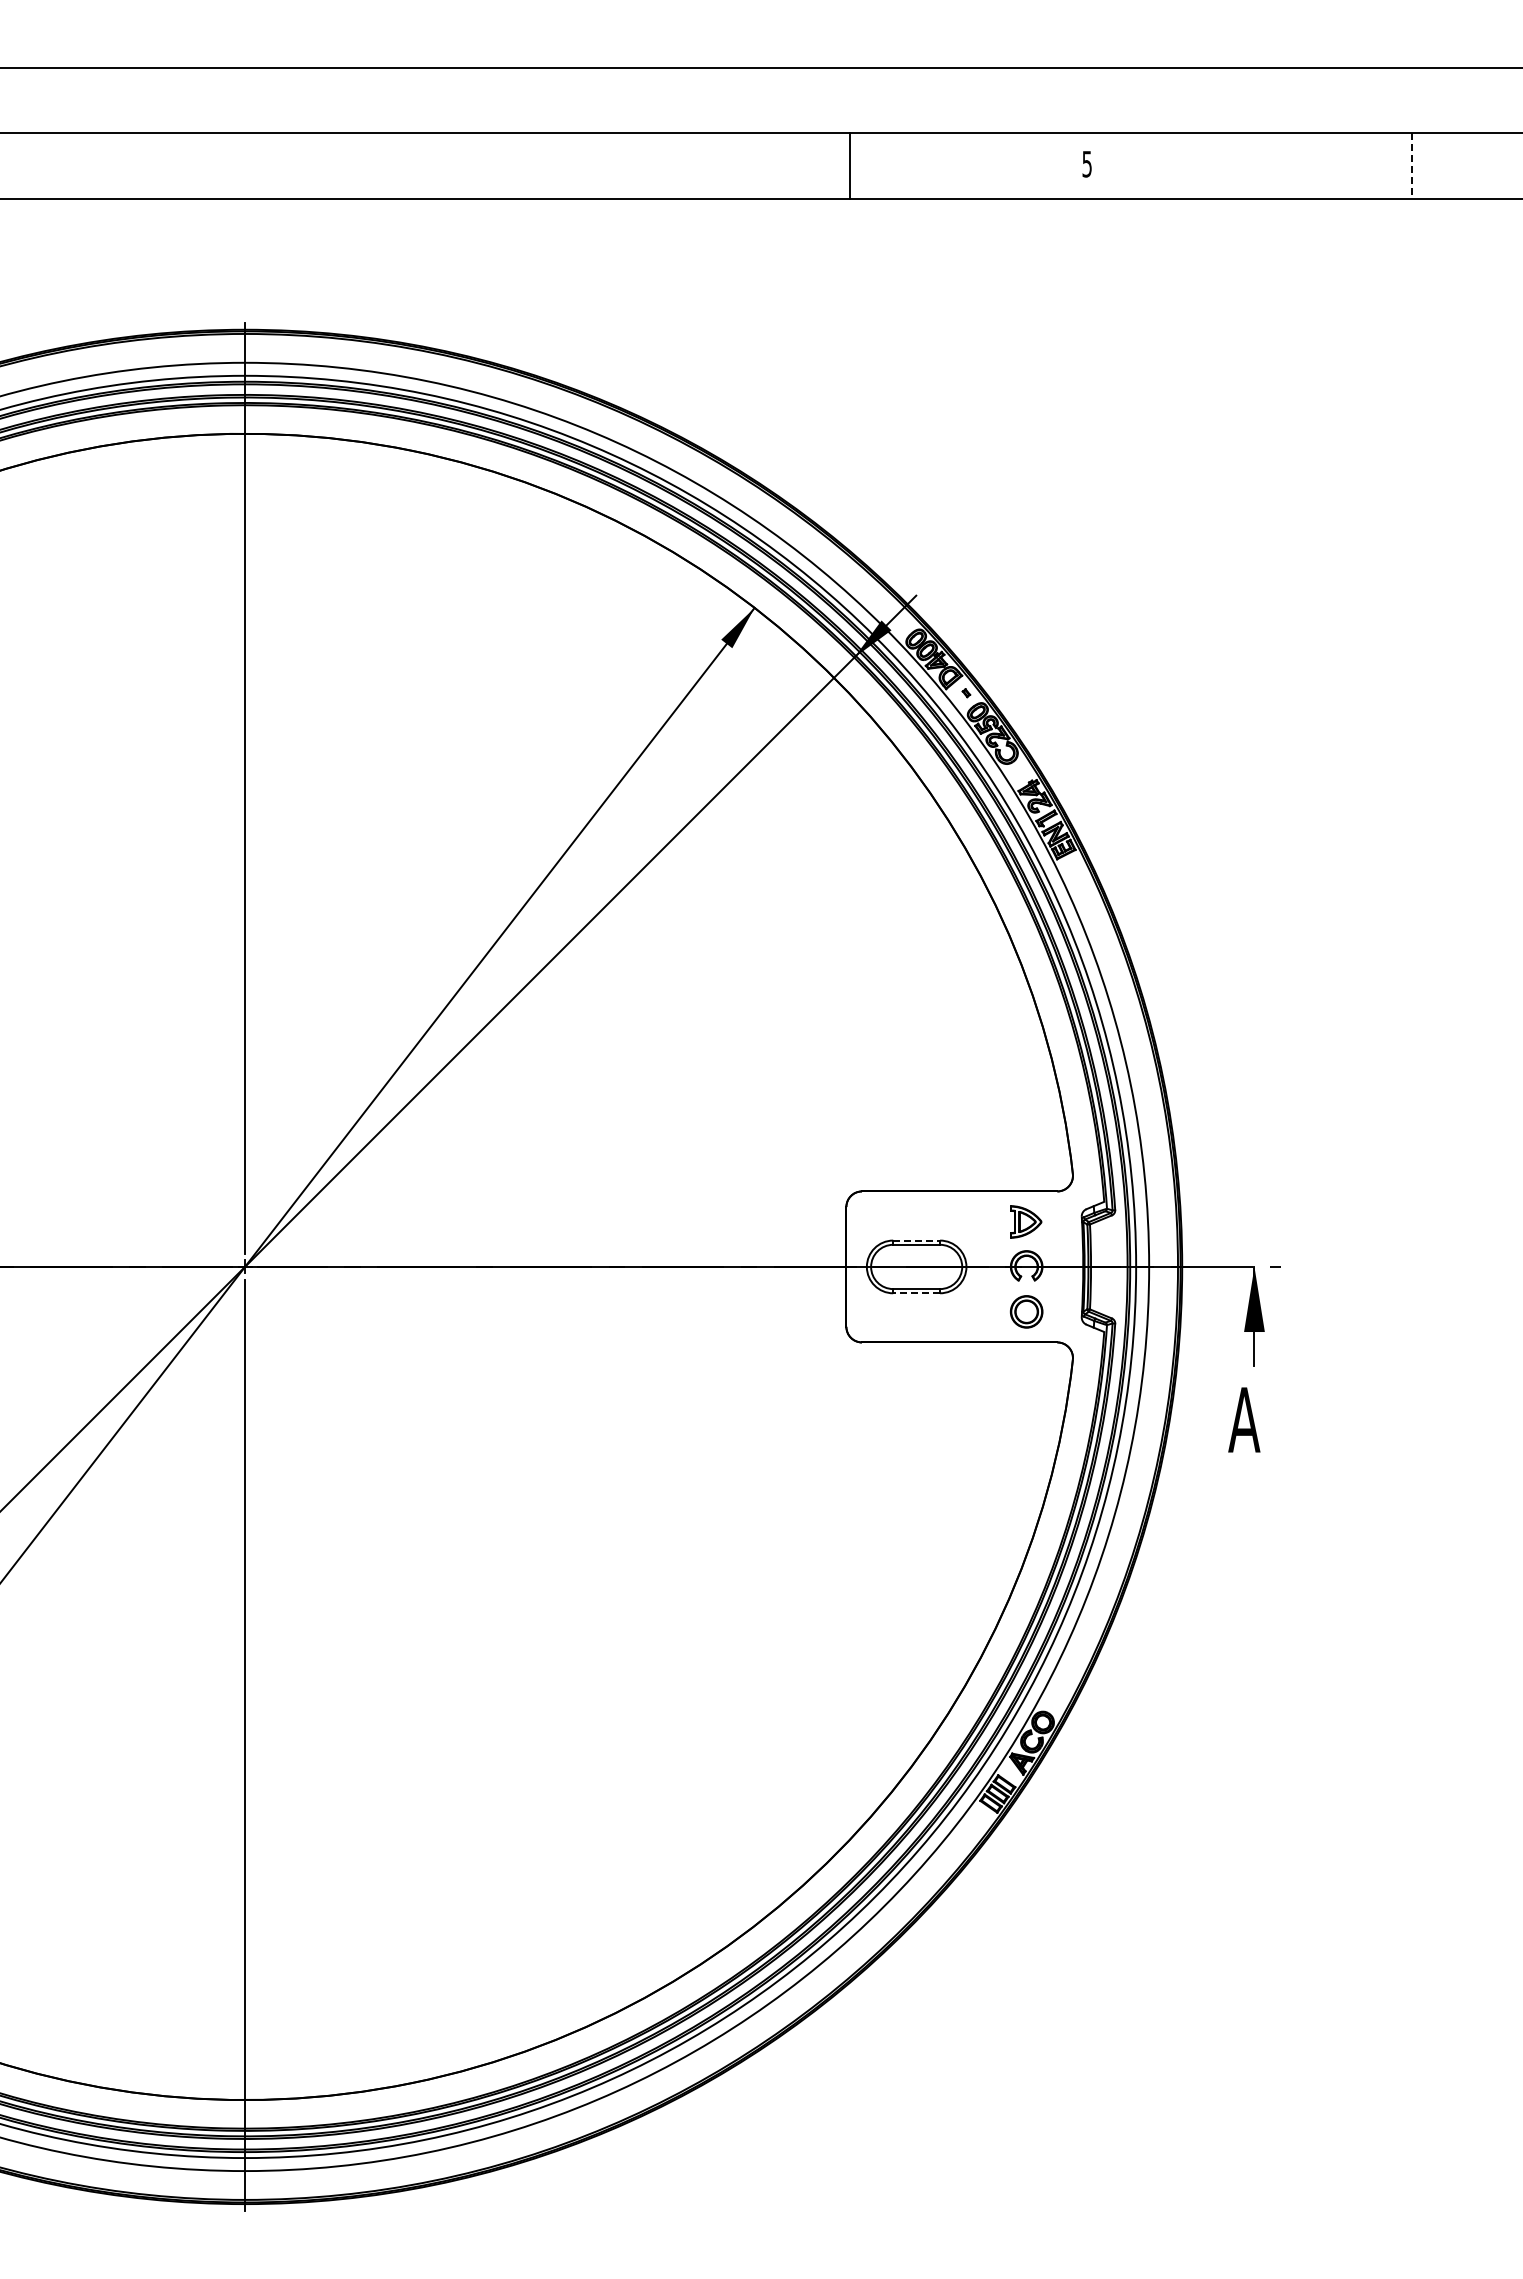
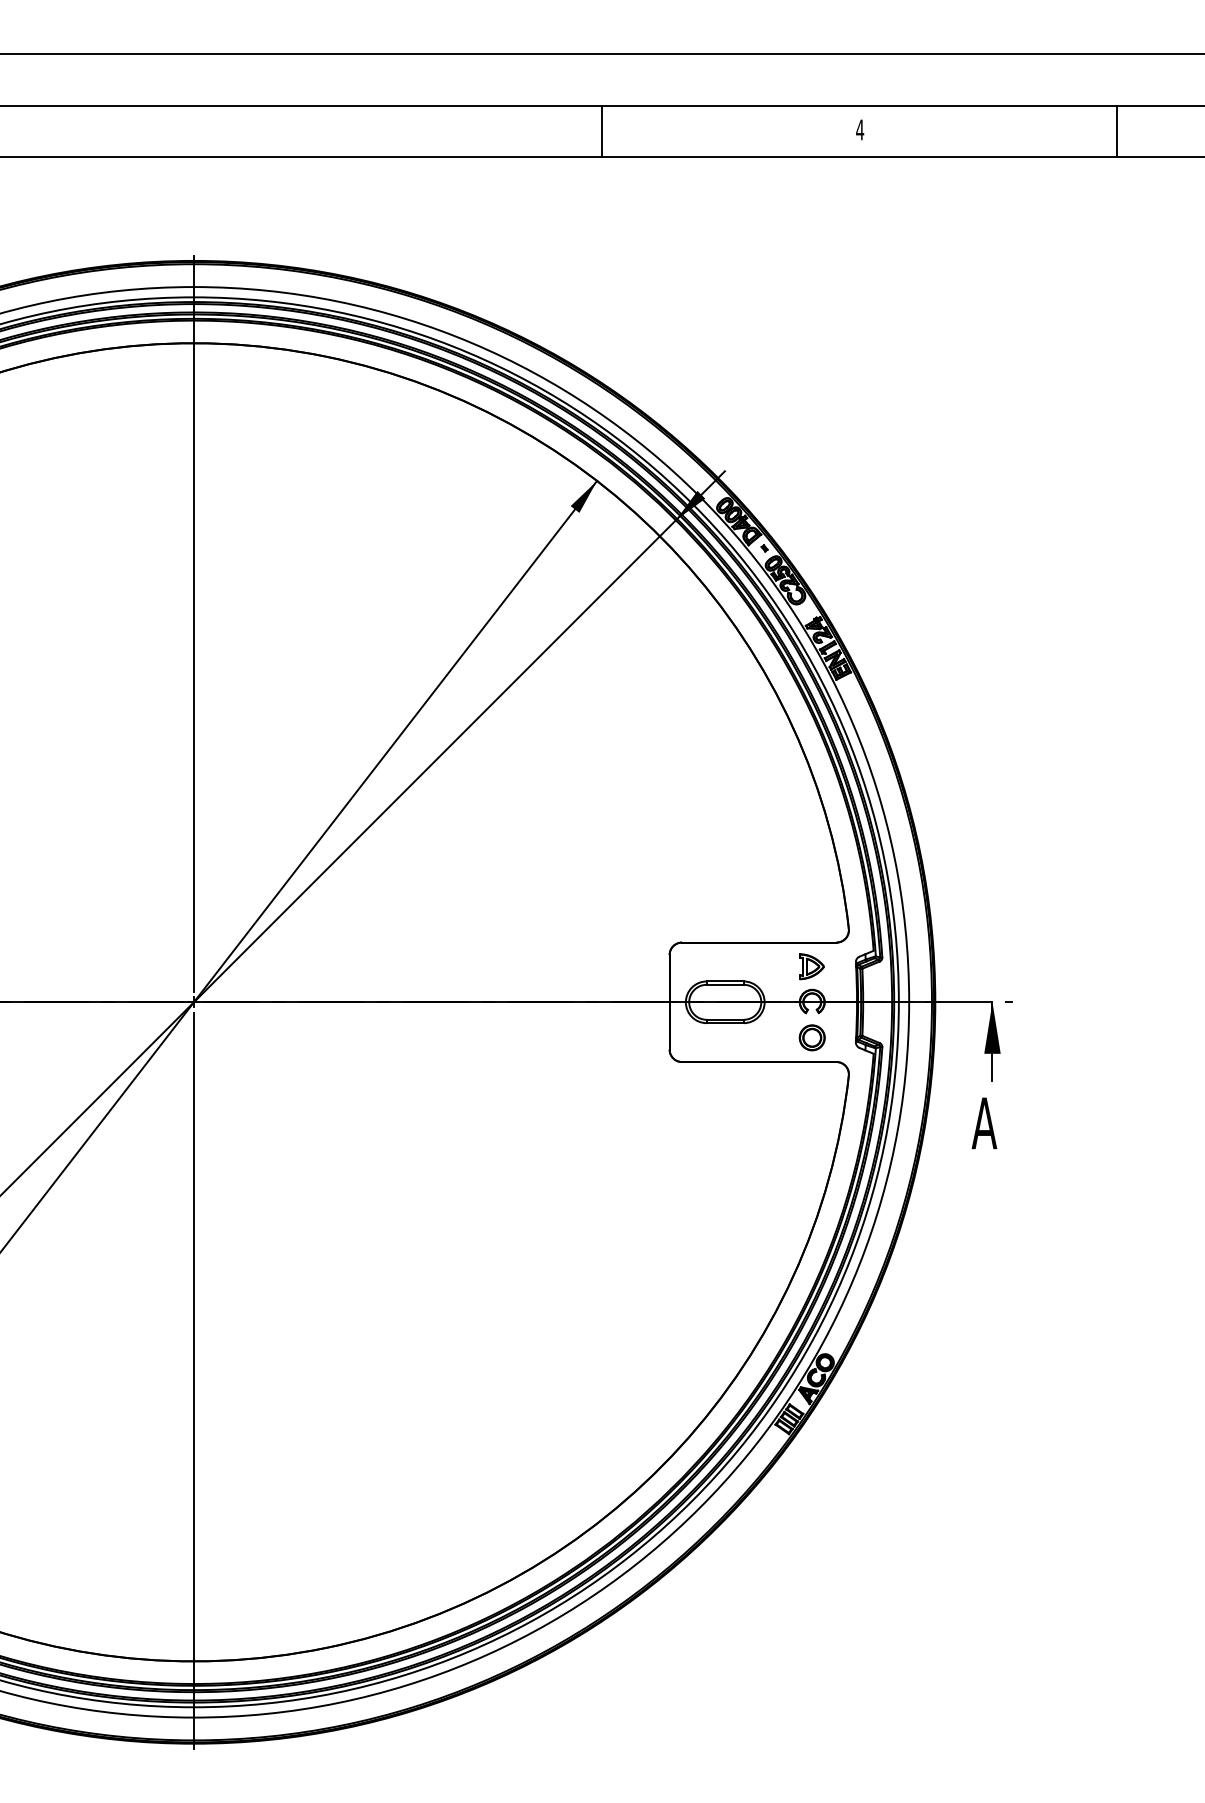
text: (1087, 164) -> (860, 130), 5 -> 4
line: (850, 165) -> (602, 130), moved
line: (1412, 165) -> (1117, 130), dashed -> solid
line: (917, 1240) -> (725, 981), dashed -> solid
line: (916, 1293) -> (725, 1023), dashed -> solid

